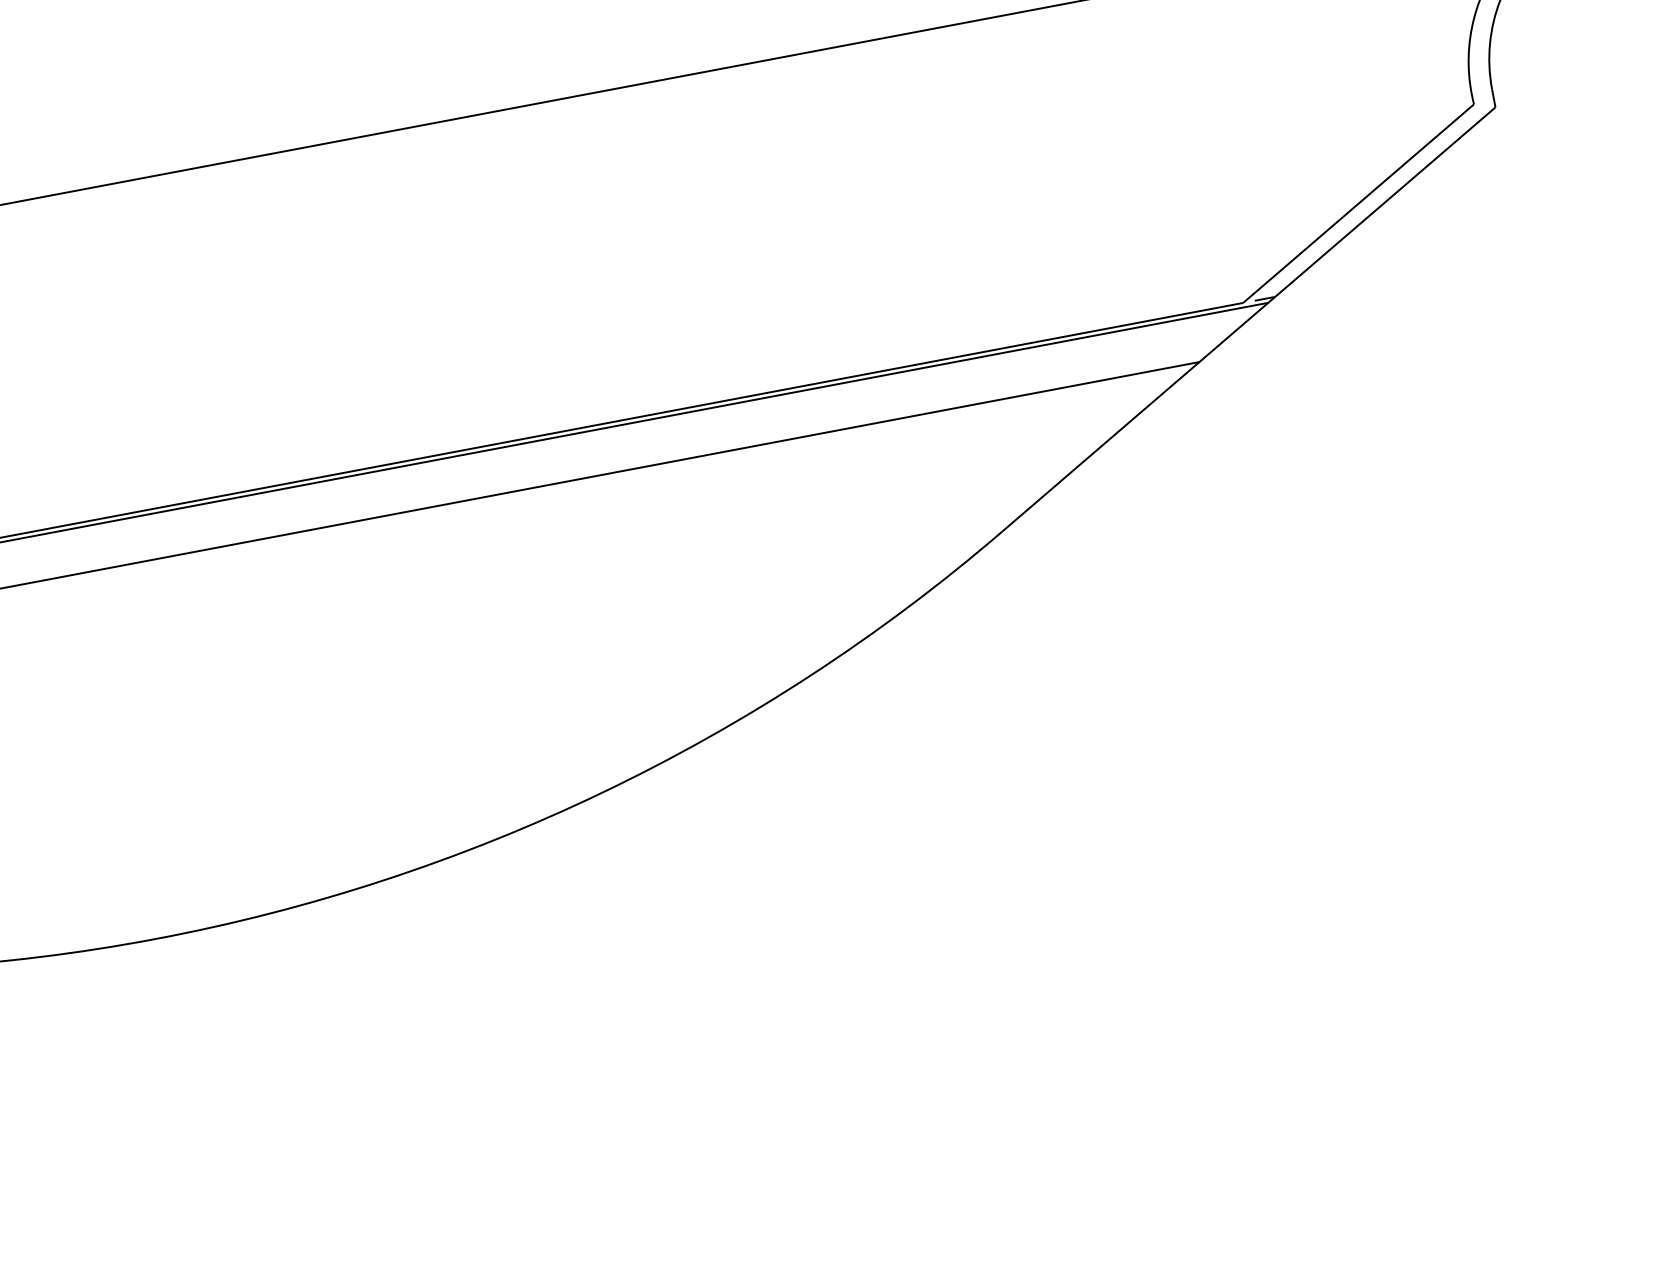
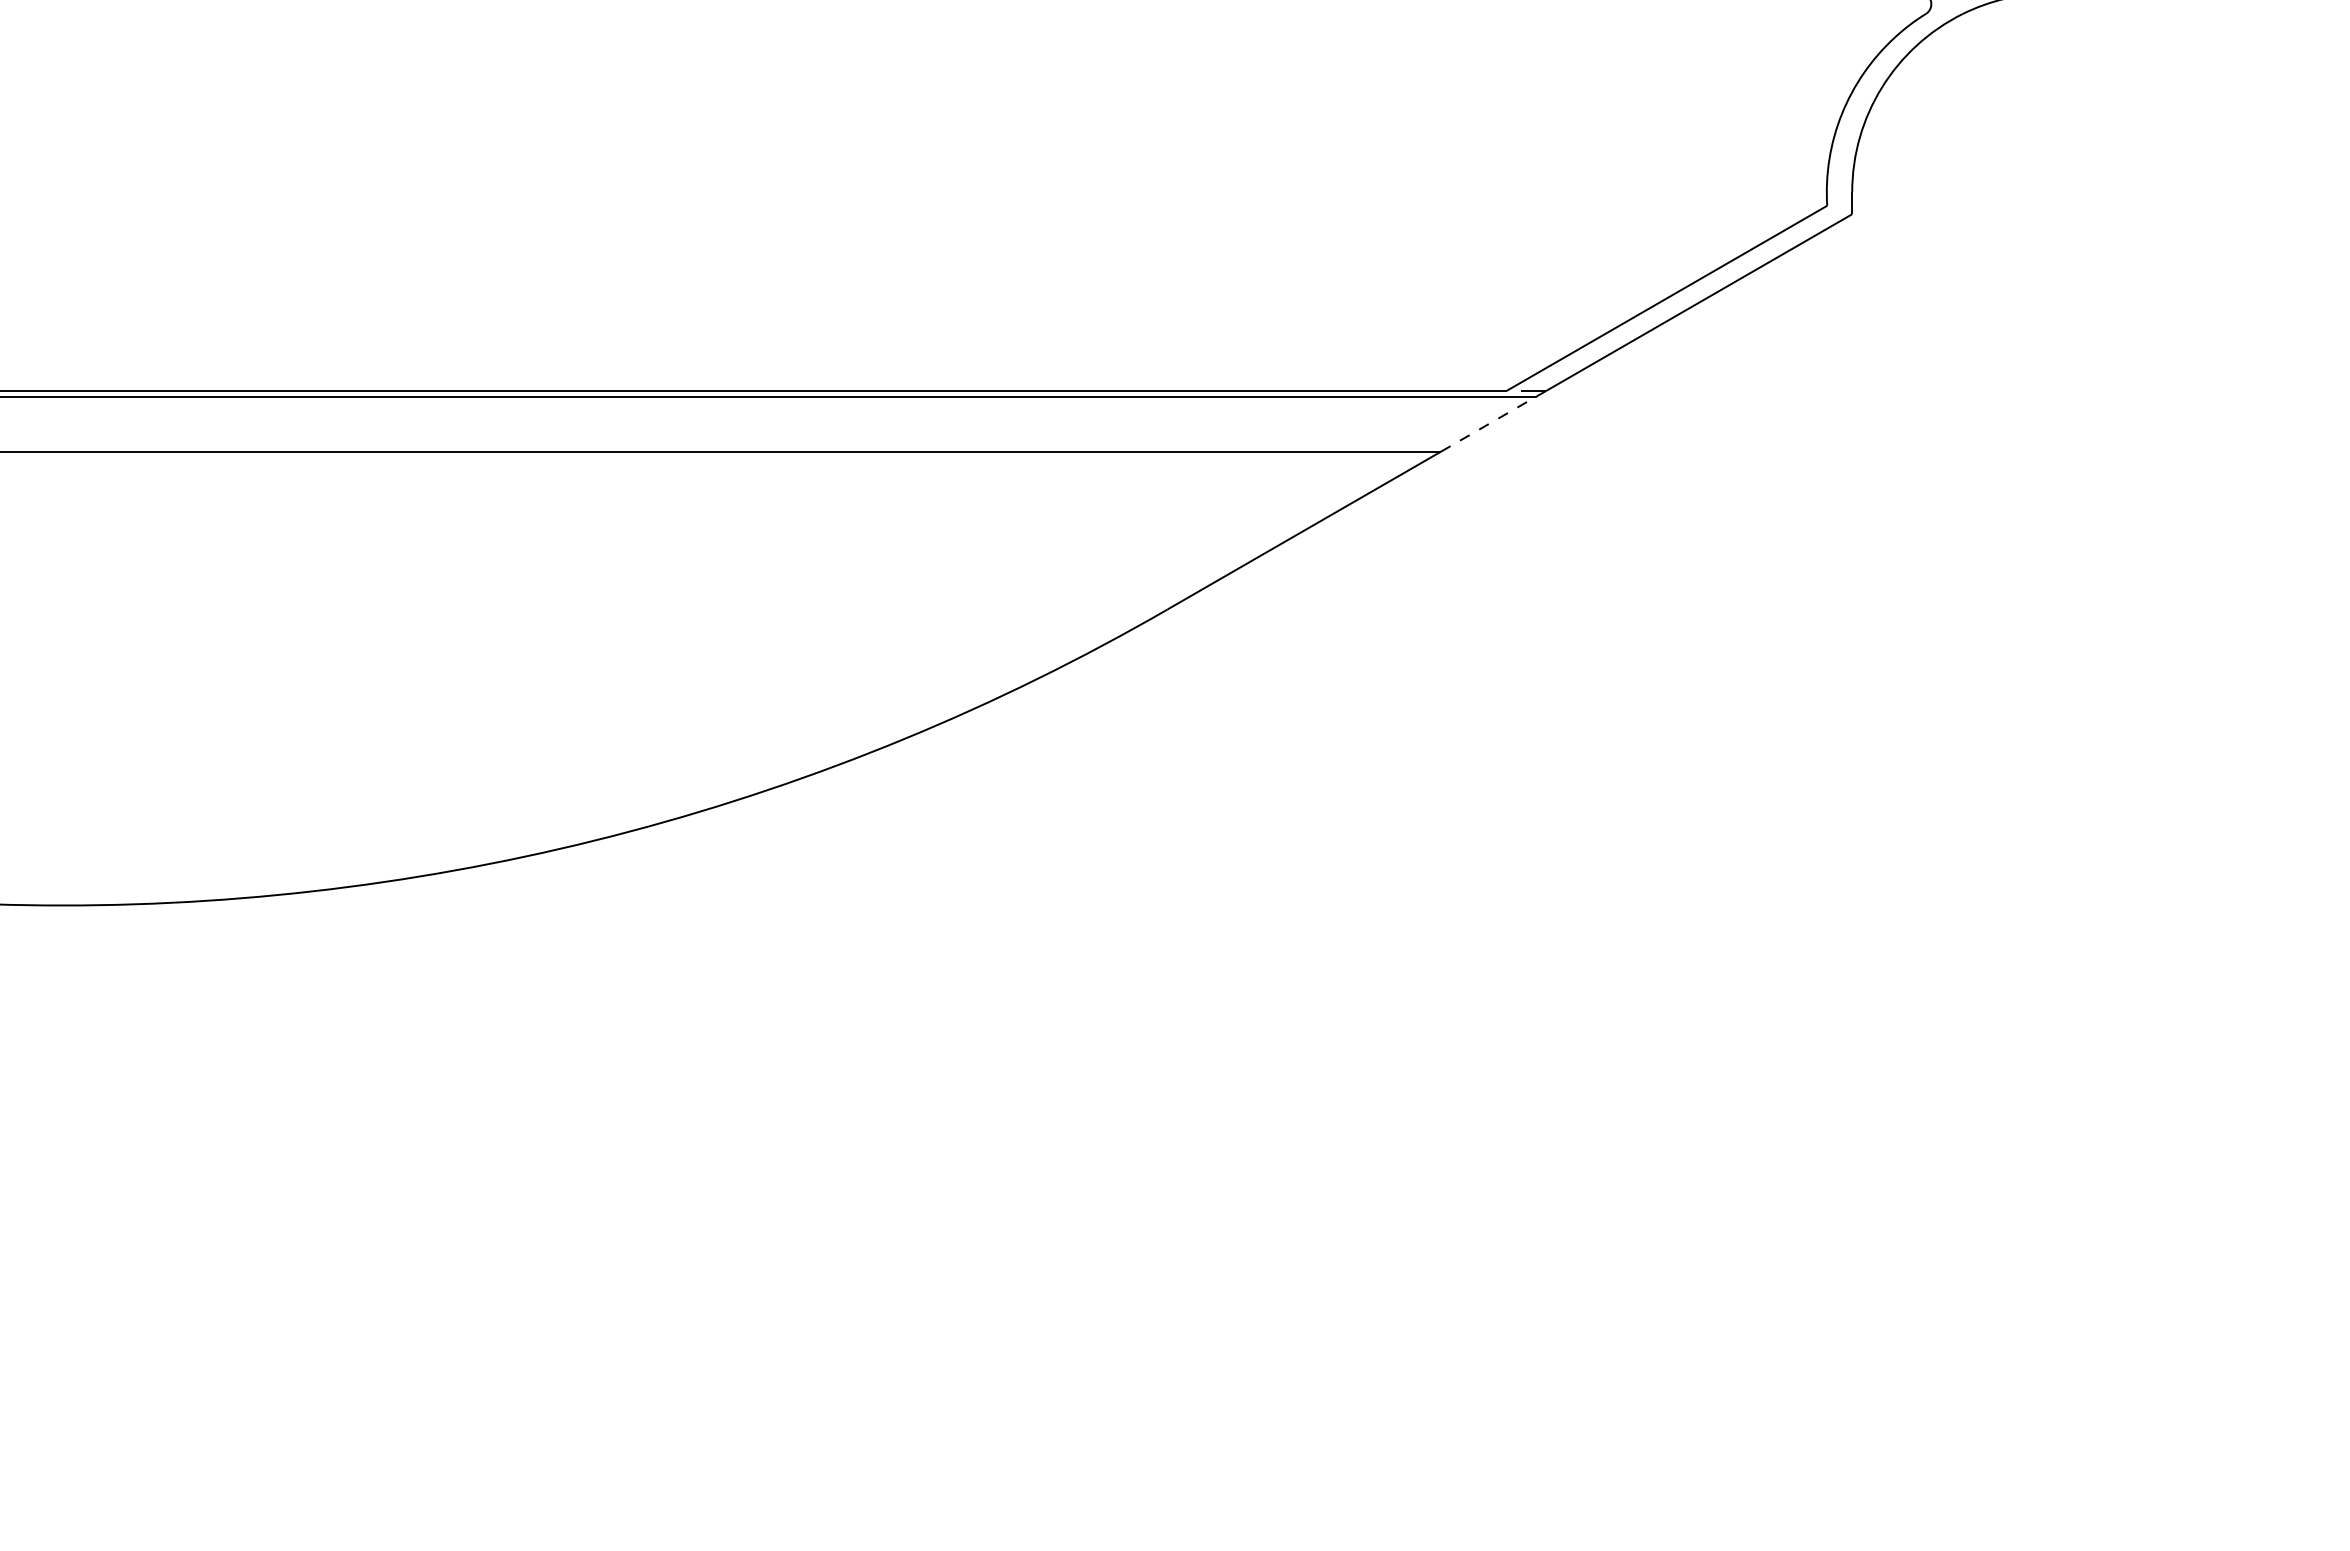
line: (1234, 331) -> (1489, 423), solid -> dashed

